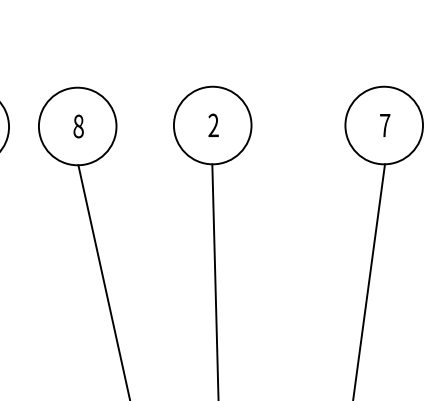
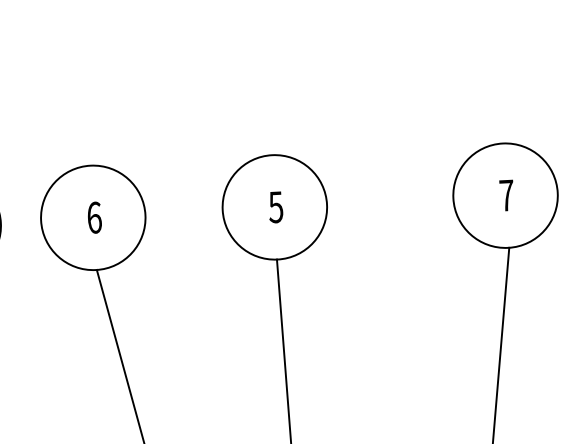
text: (213, 125) -> (275, 207), 2 -> 5
text: (78, 126) -> (94, 217), 8 -> 6

